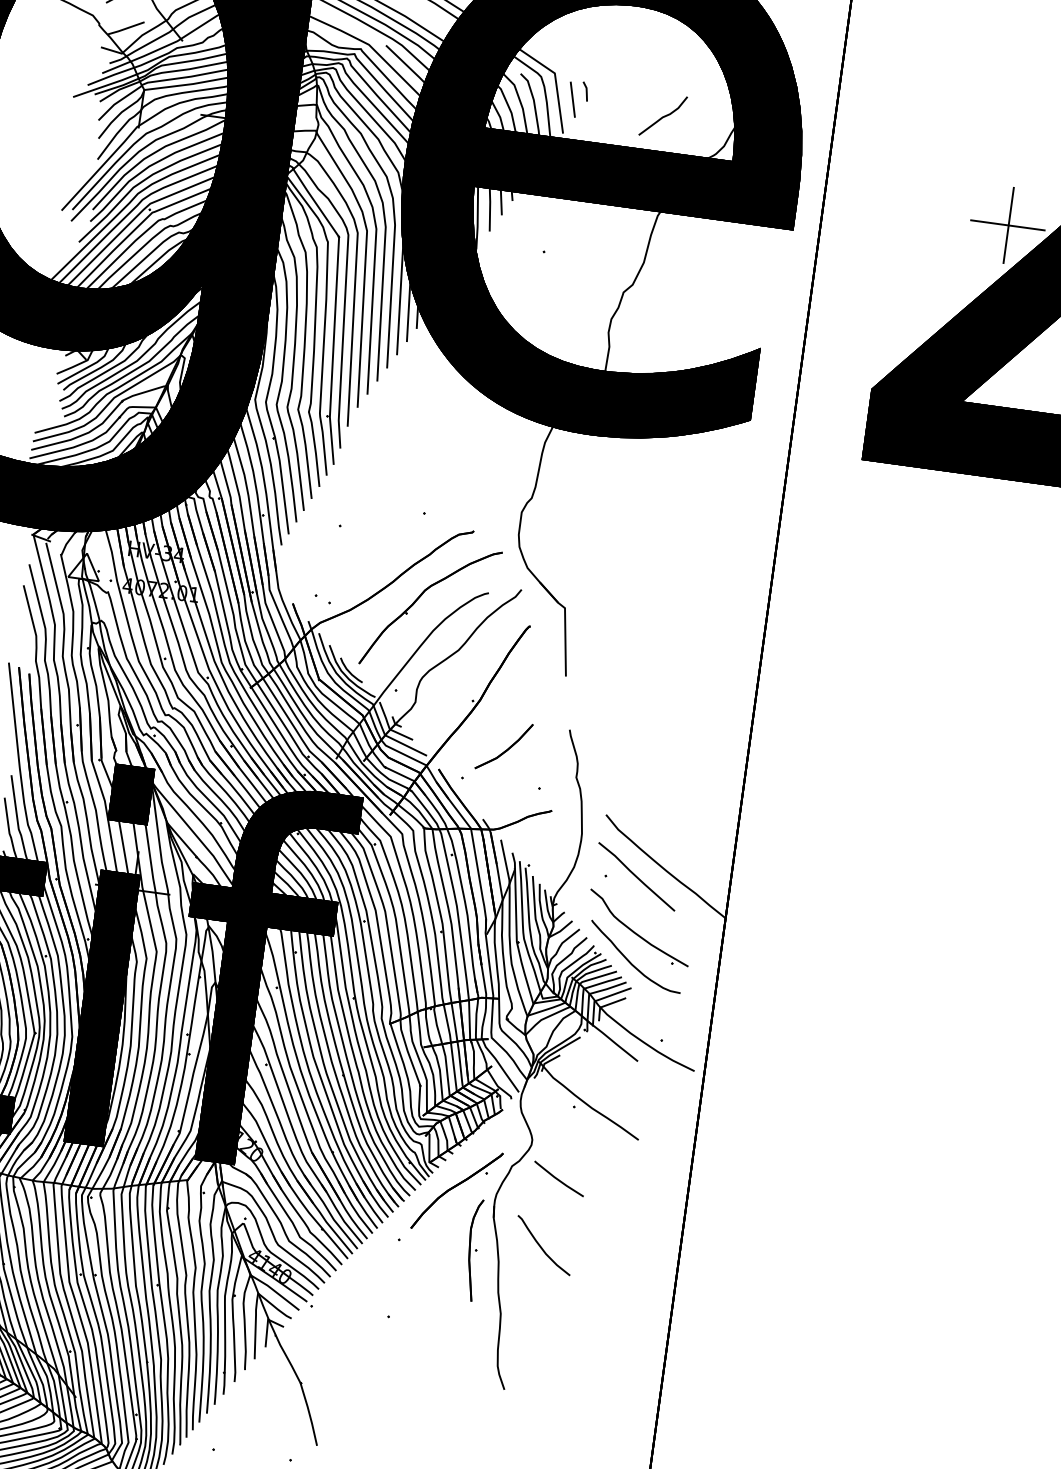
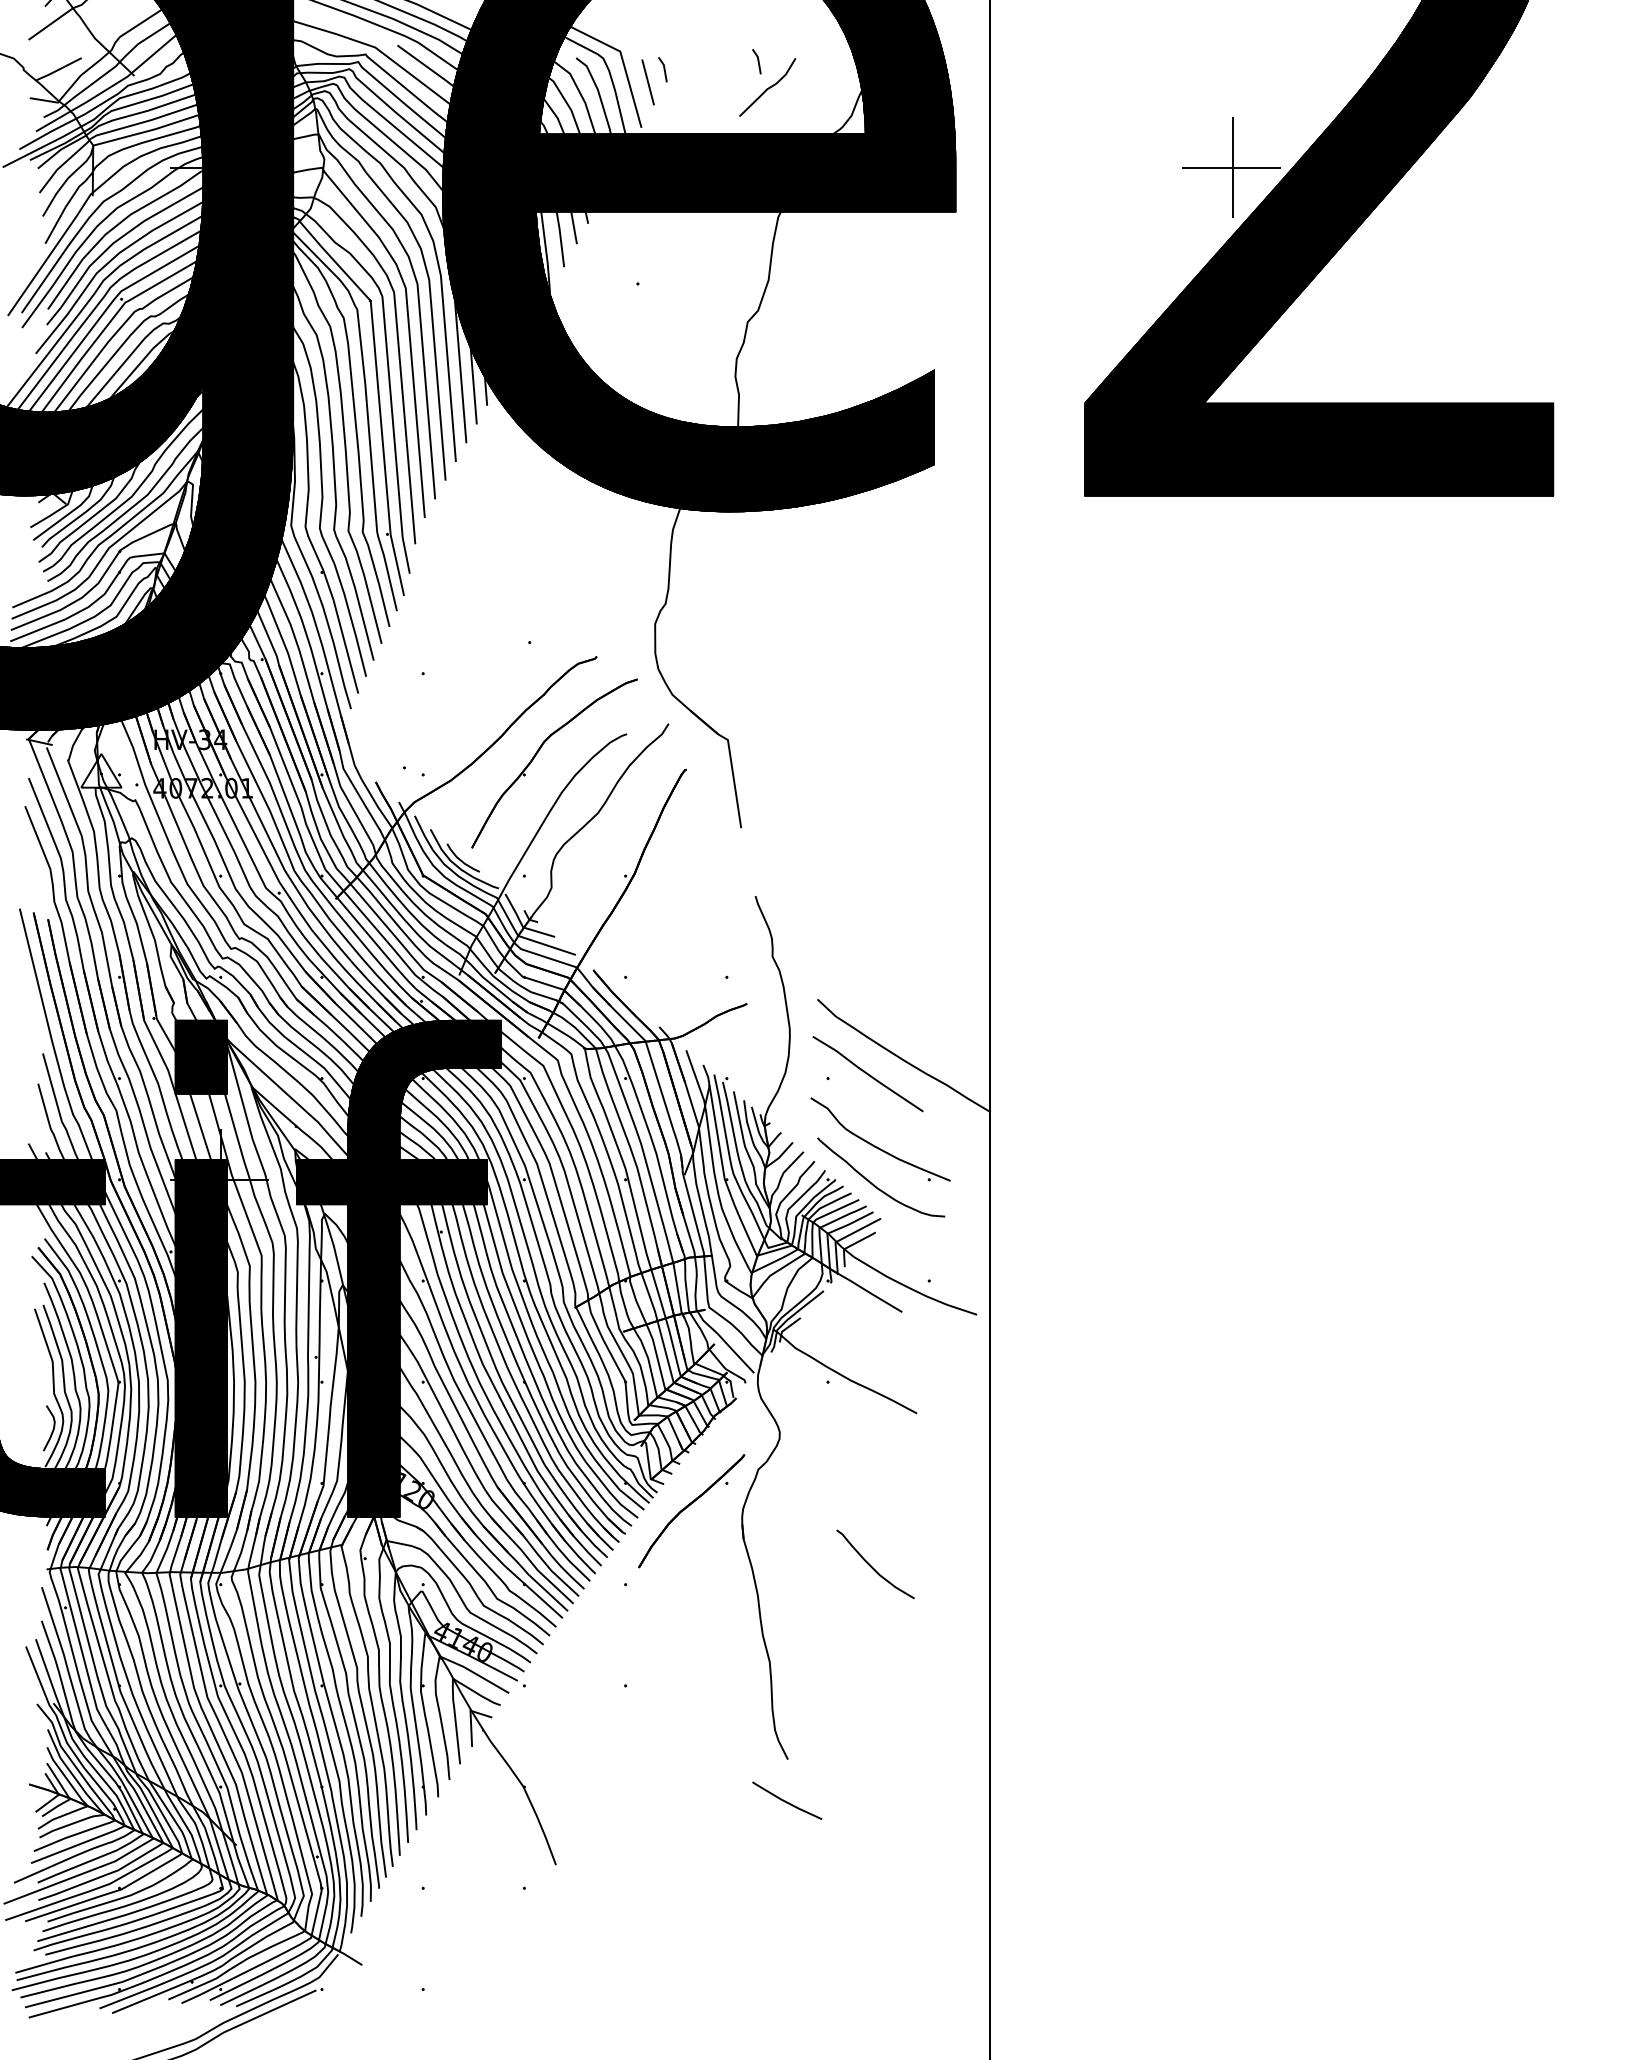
line: (658, 95) -> (757, 61), added
part: (503, 746) -> (673, 929), removed
line: (559, 1179) -> (787, 1801), moved
curve: (541, 1246) -> (872, 1566), moved
part: (472, 1249) -> (722, 1584), removed

